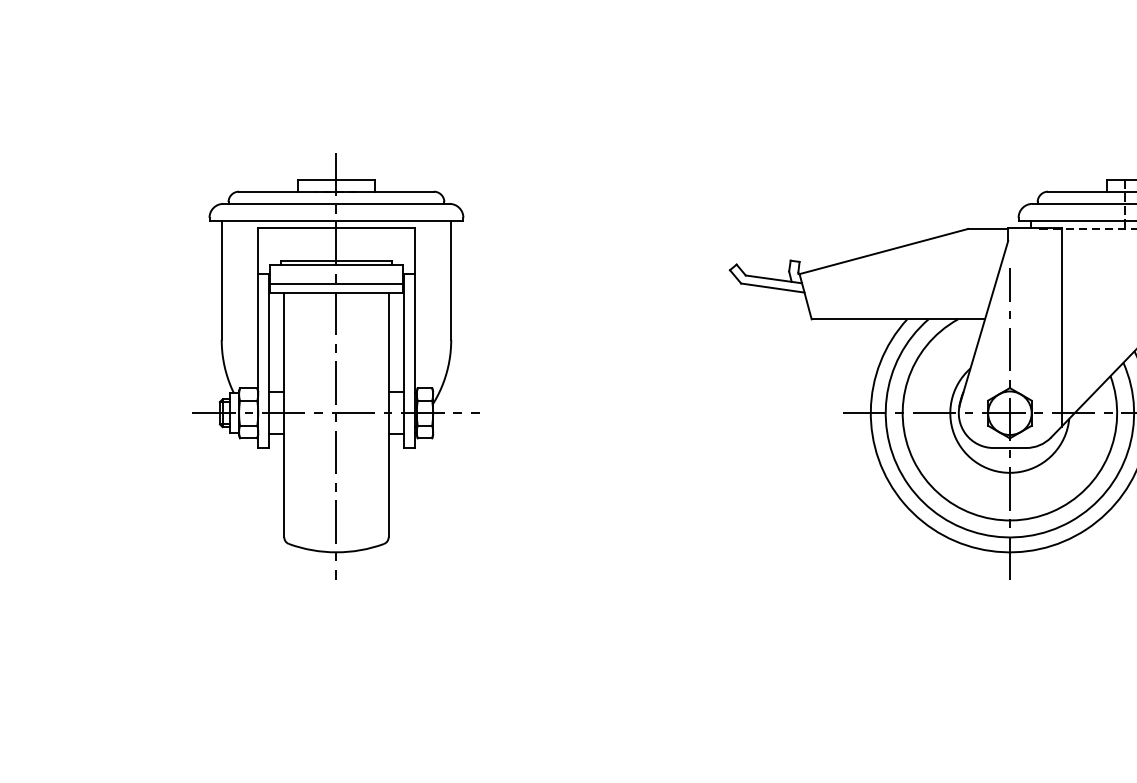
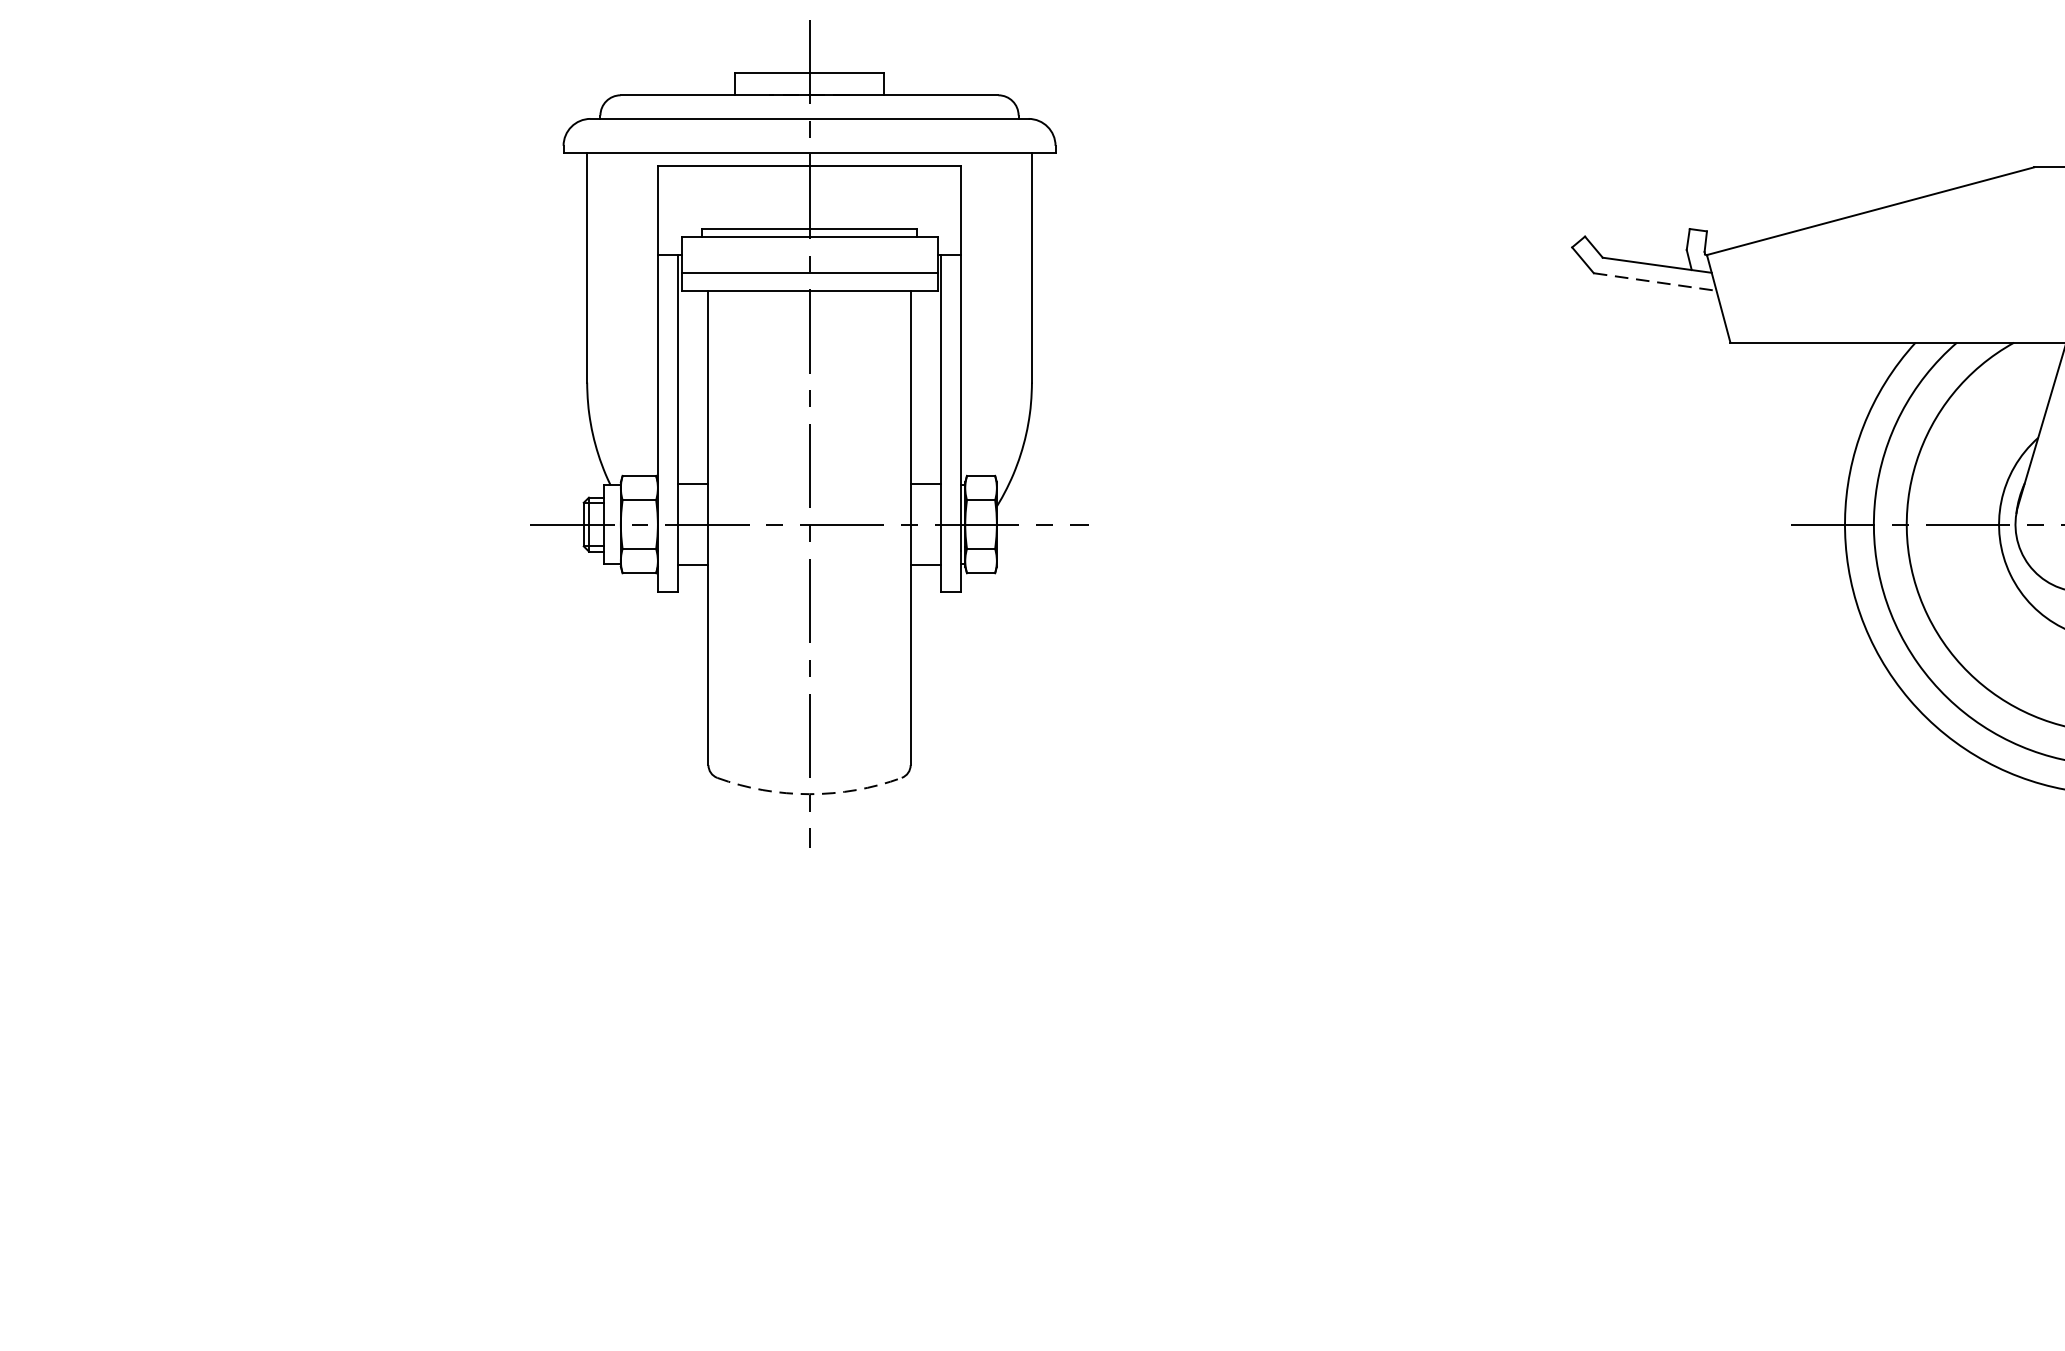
line: (772, 288) -> (1654, 282), solid -> dashed
arc: (336, 552) -> (809, 794), solid -> dashed

